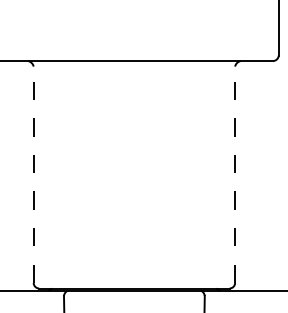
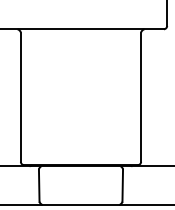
line: (33, 175) -> (20, 97), dashed -> solid
line: (235, 175) -> (141, 97), dashed -> solid

